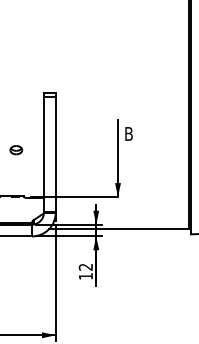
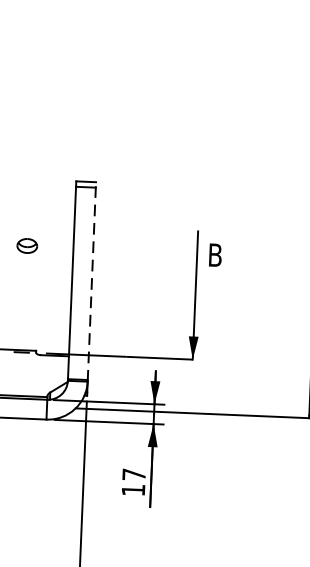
part: (16, 150) -> (27, 246), moved
line: (55, 153) -> (91, 282), solid -> dashed
text: (85, 266) -> (133, 473), 12 -> 17

